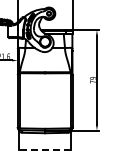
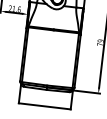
line: (44, 149) -> (44, 105), dashed -> solid

